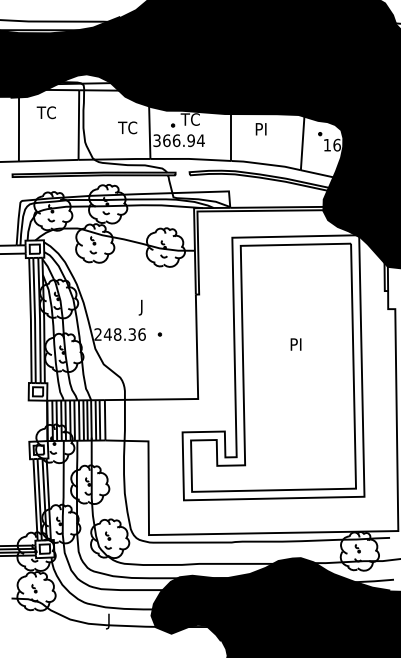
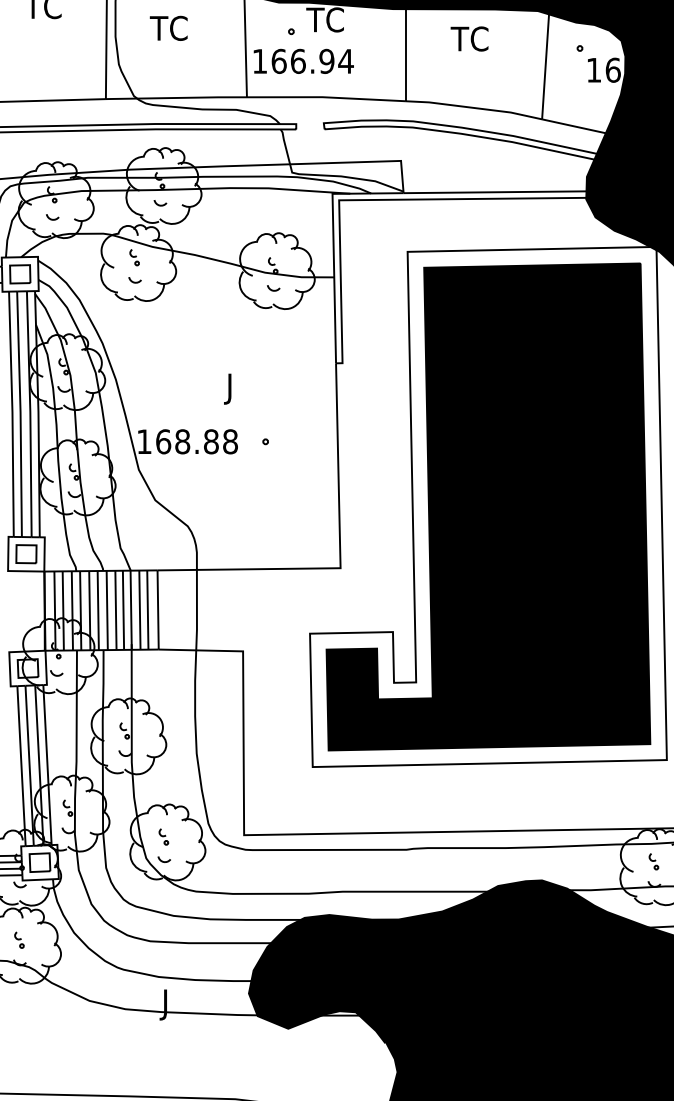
text: (127, 127) -> (168, 27), moved
text: (263, 128) -> (468, 37), PI -> TC
text: (156, 140) -> (258, 61), 366.94 -> 166.94
text: (119, 334) -> (186, 441), 248.36 -> 168.88
fill: (273, 367) -> (488, 506), added

